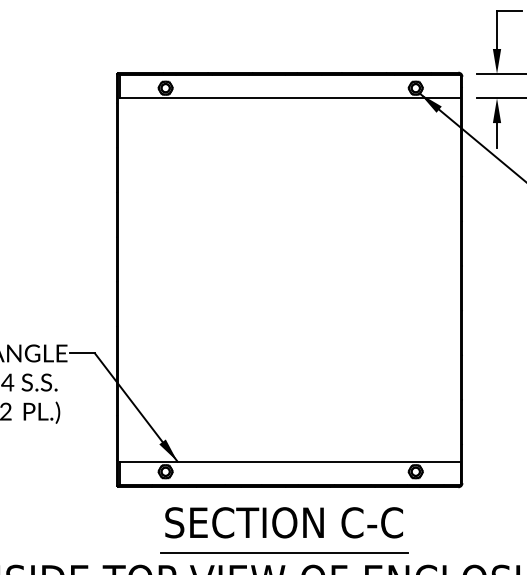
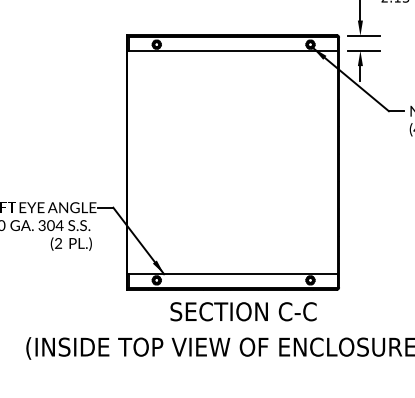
text: (284, 522) -> (243, 311), moved
line: (284, 553) -> (229, 330), removed

